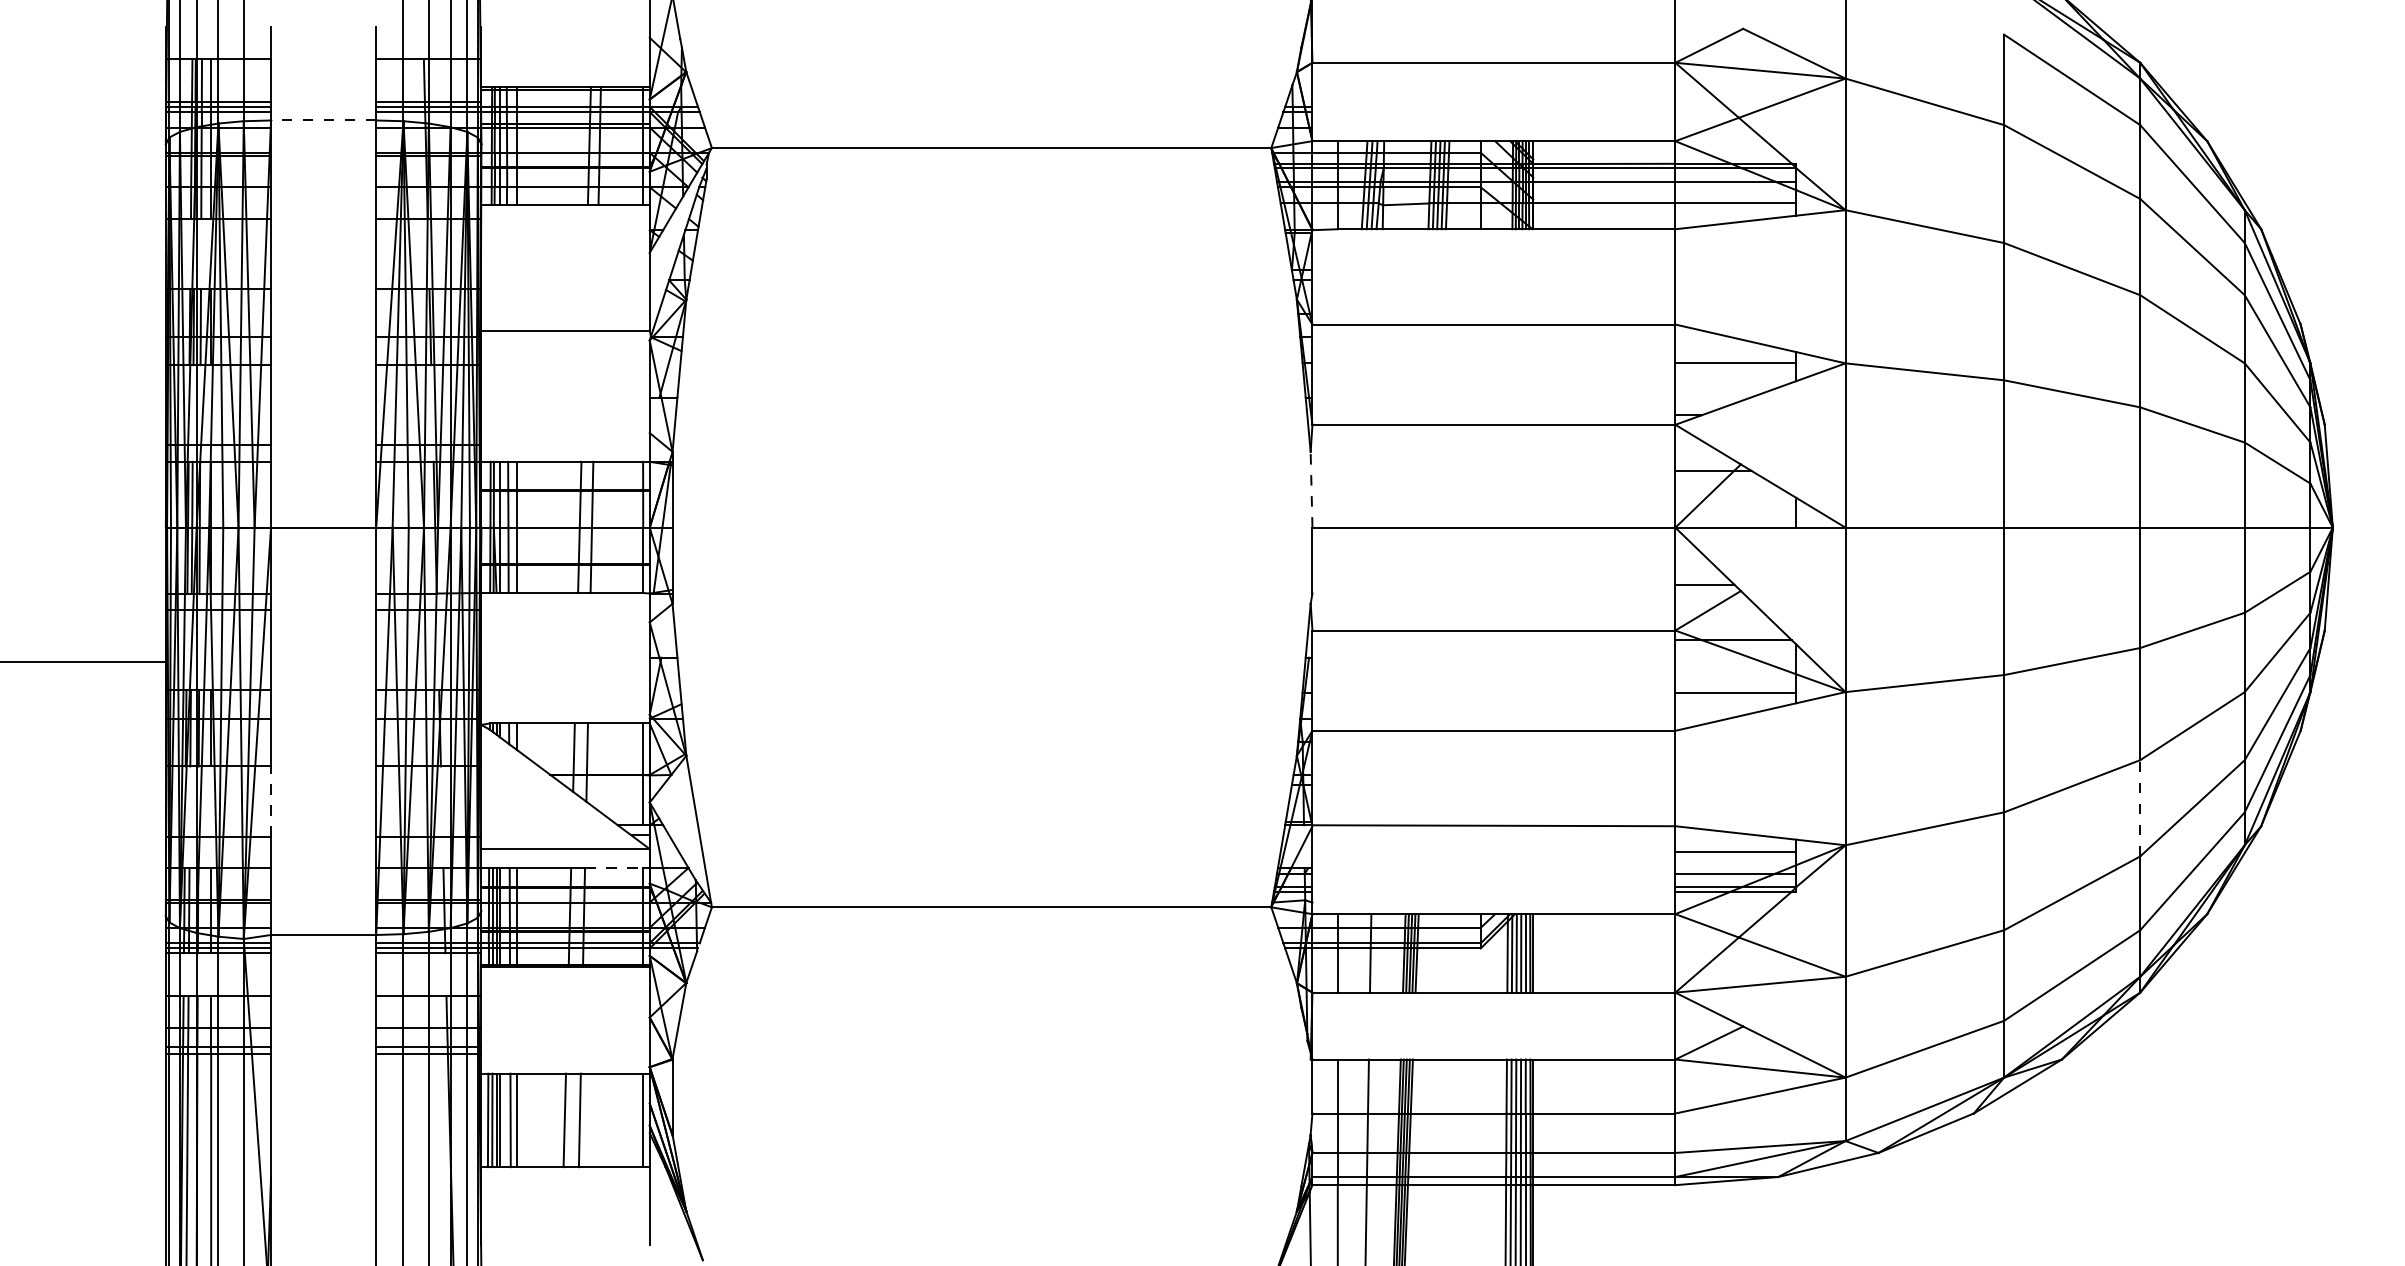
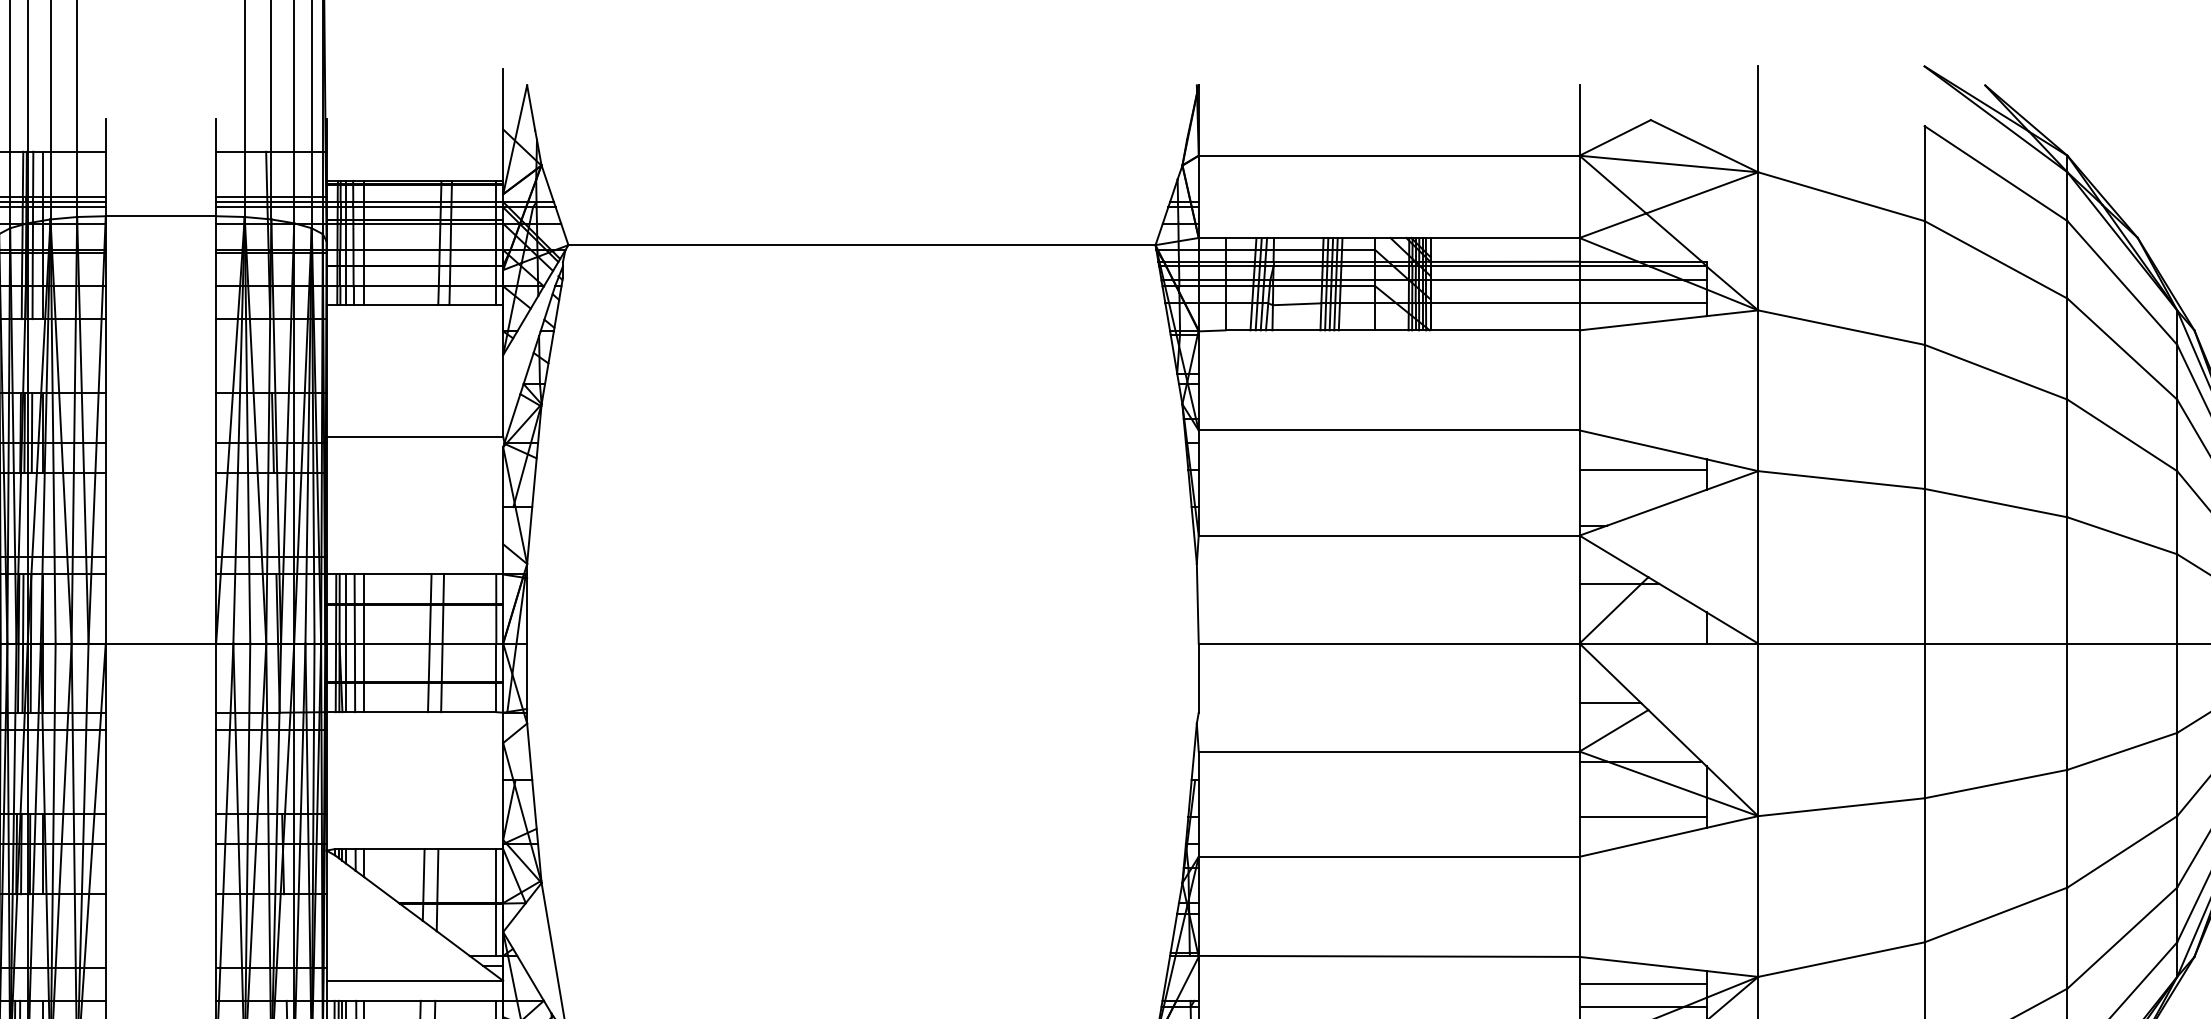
line: (323, 120) -> (160, 216), dashed -> solid
line: (1311, 489) -> (1197, 603), dashed -> solid
line: (271, 801) -> (106, 930), dashed -> solid
line: (2140, 807) -> (2067, 937), dashed -> solid
line: (614, 868) -> (466, 1001), dashed -> solid

